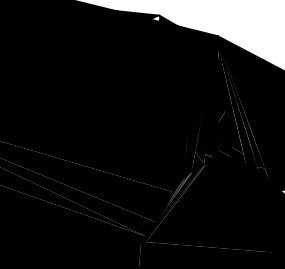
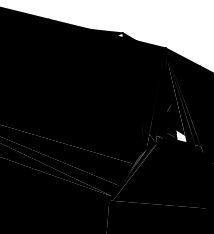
fill: (237, 155) -> (180, 136), removed

